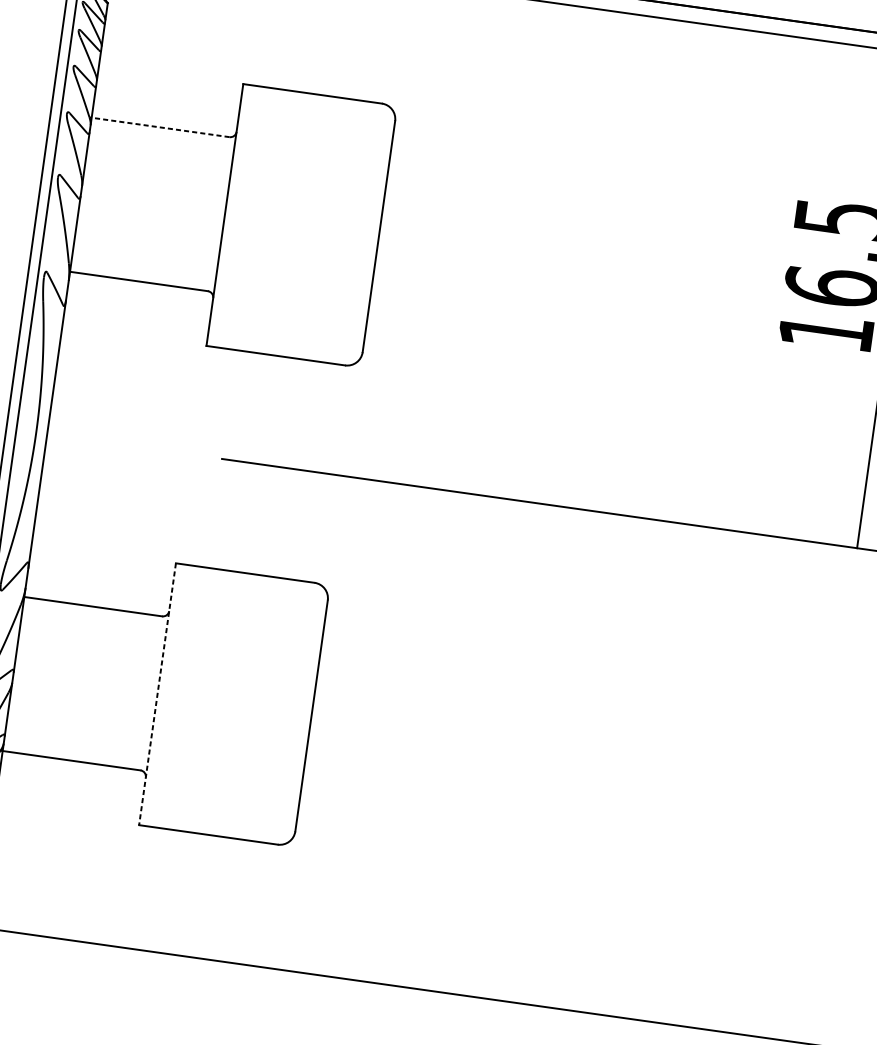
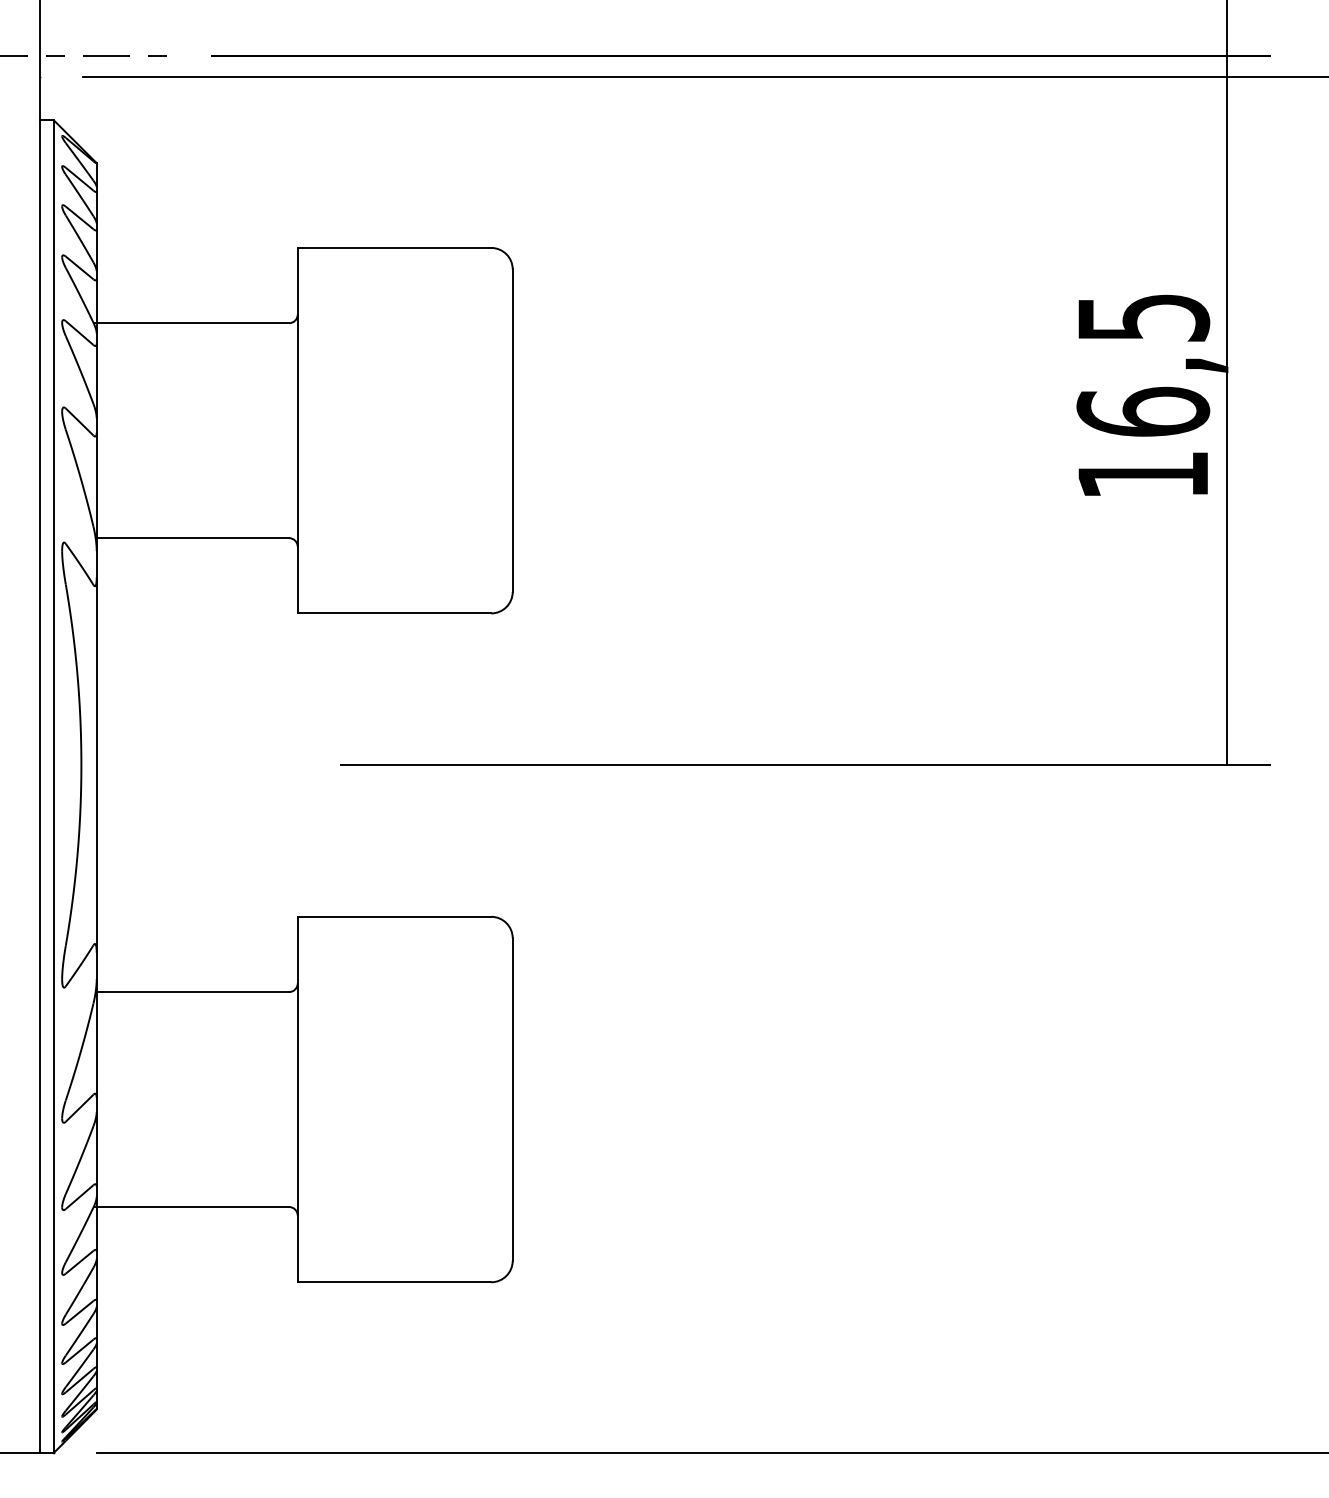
line: (159, 127) -> (191, 323), dashed -> solid
line: (157, 694) -> (297, 1099), dashed -> solid

